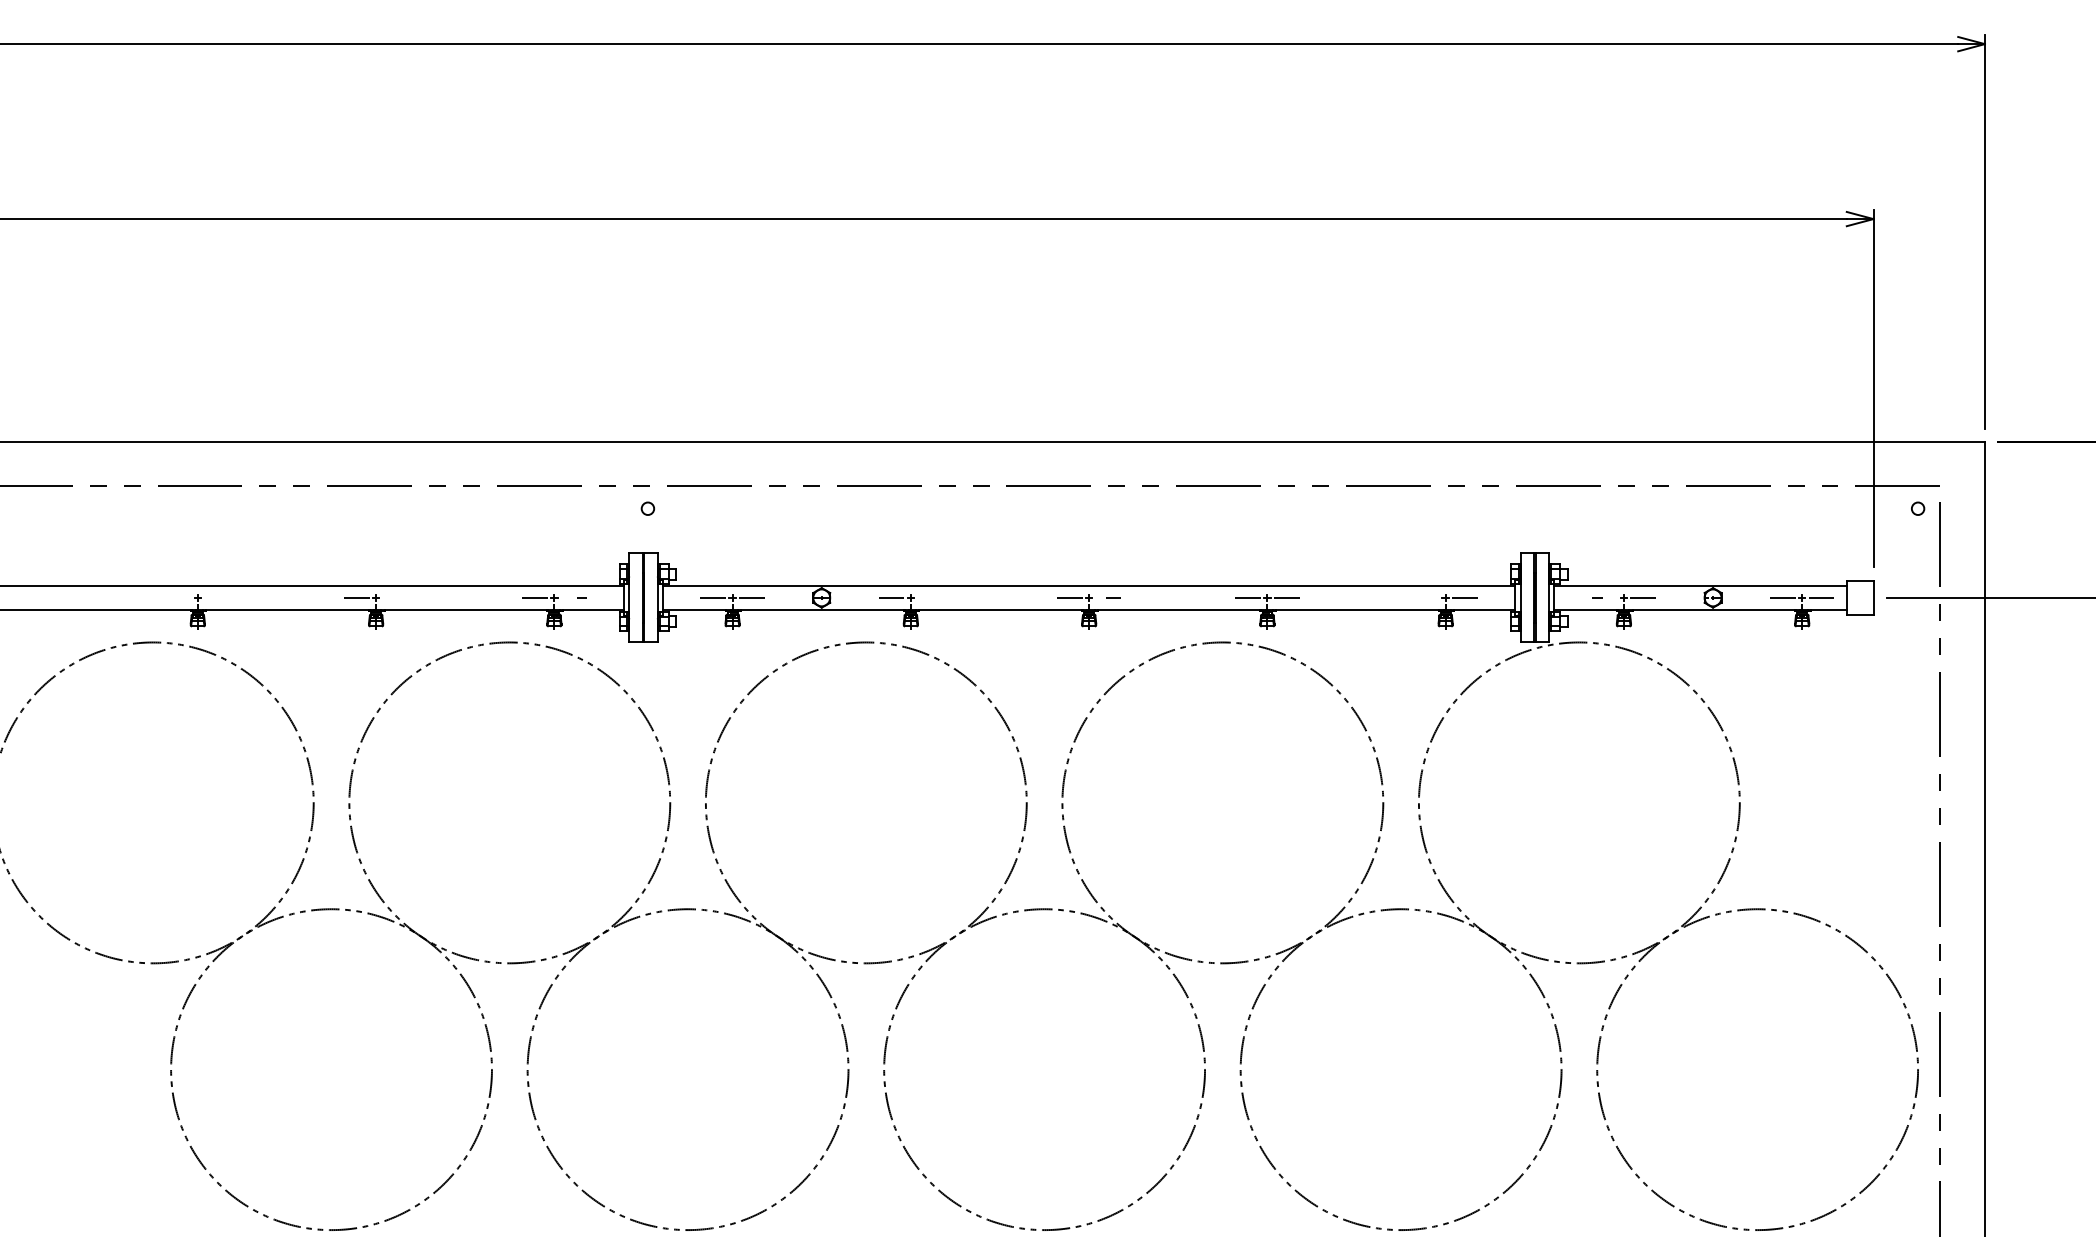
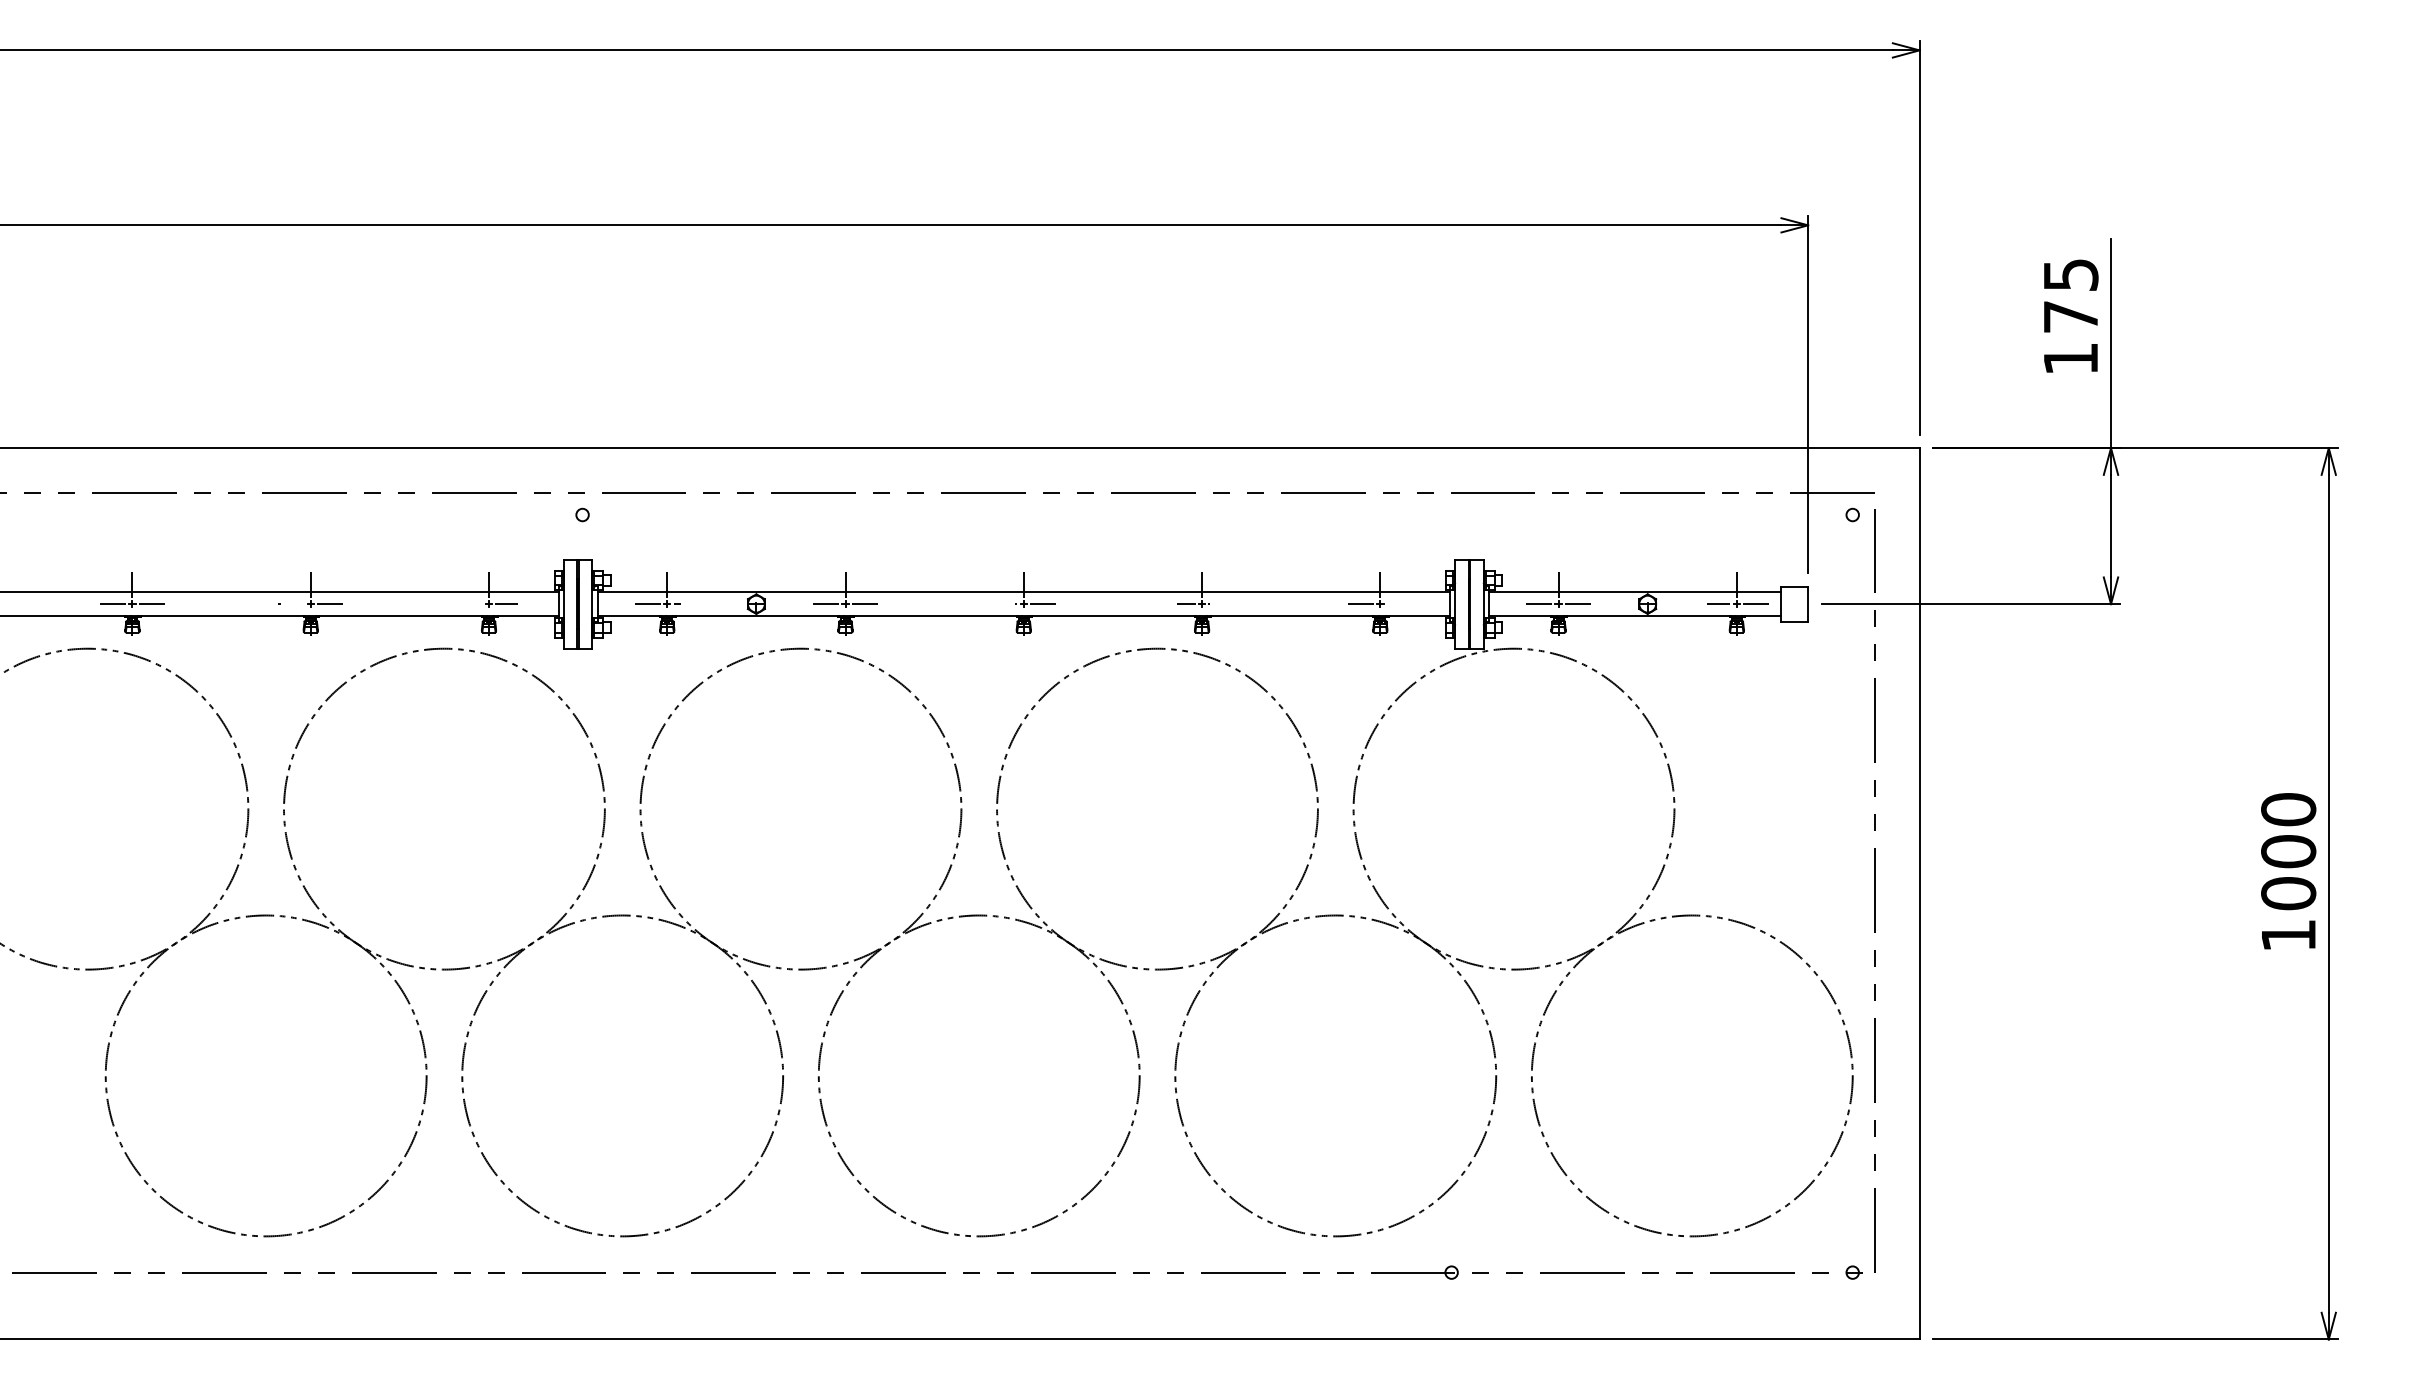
line: (178, 598) -> (113, 604), added
line: (216, 598) -> (151, 604), added
line: (929, 598) -> (864, 604), added
line: (1425, 598) -> (1360, 604), added

